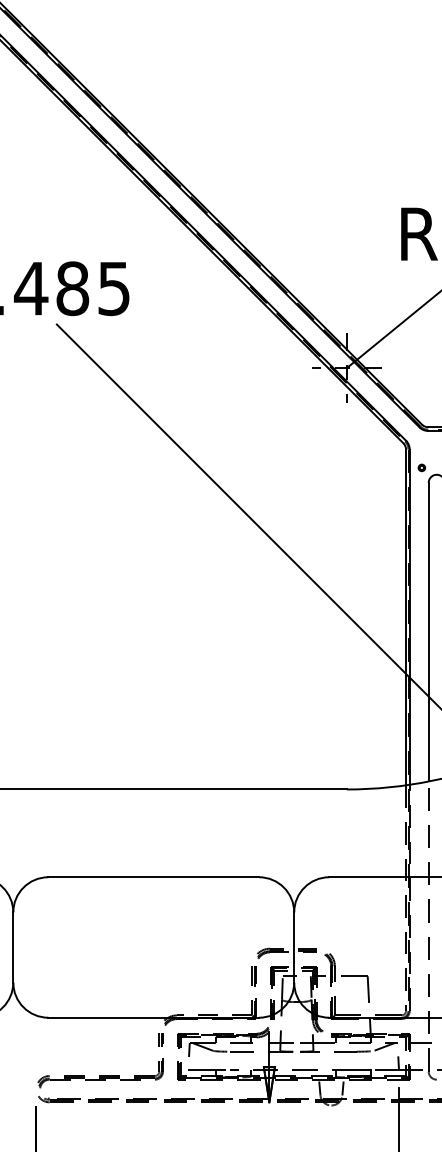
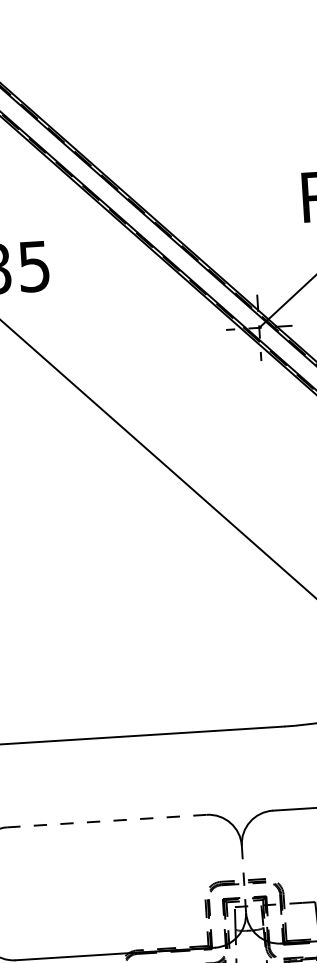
line: (153, 877) -> (106, 821), solid -> dashed
line: (294, 946) -> (244, 878), solid -> dashed

